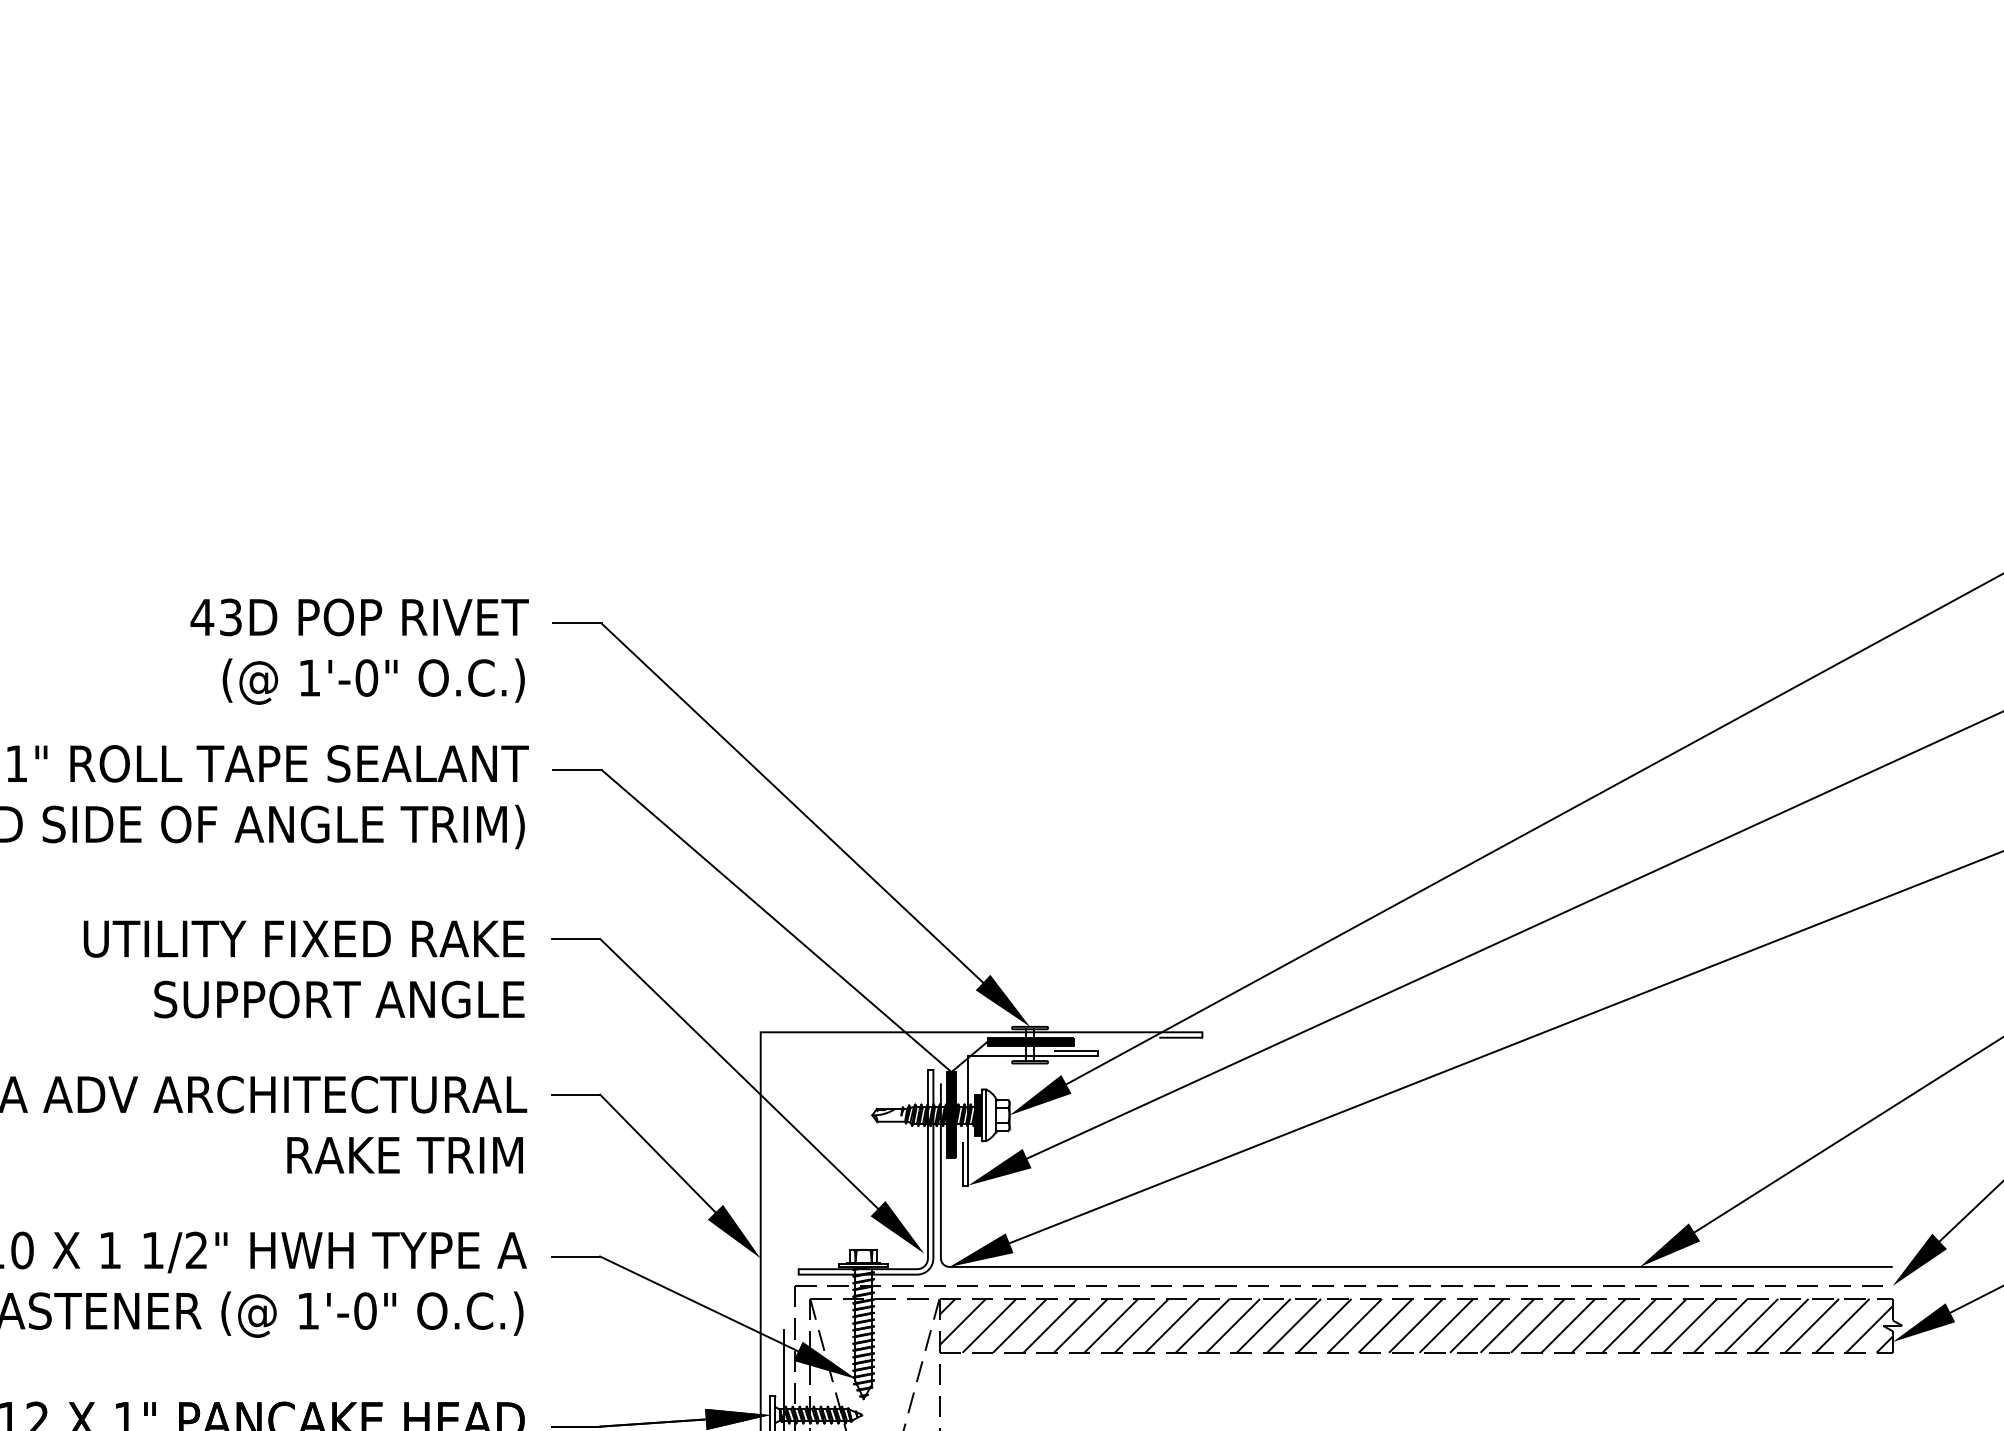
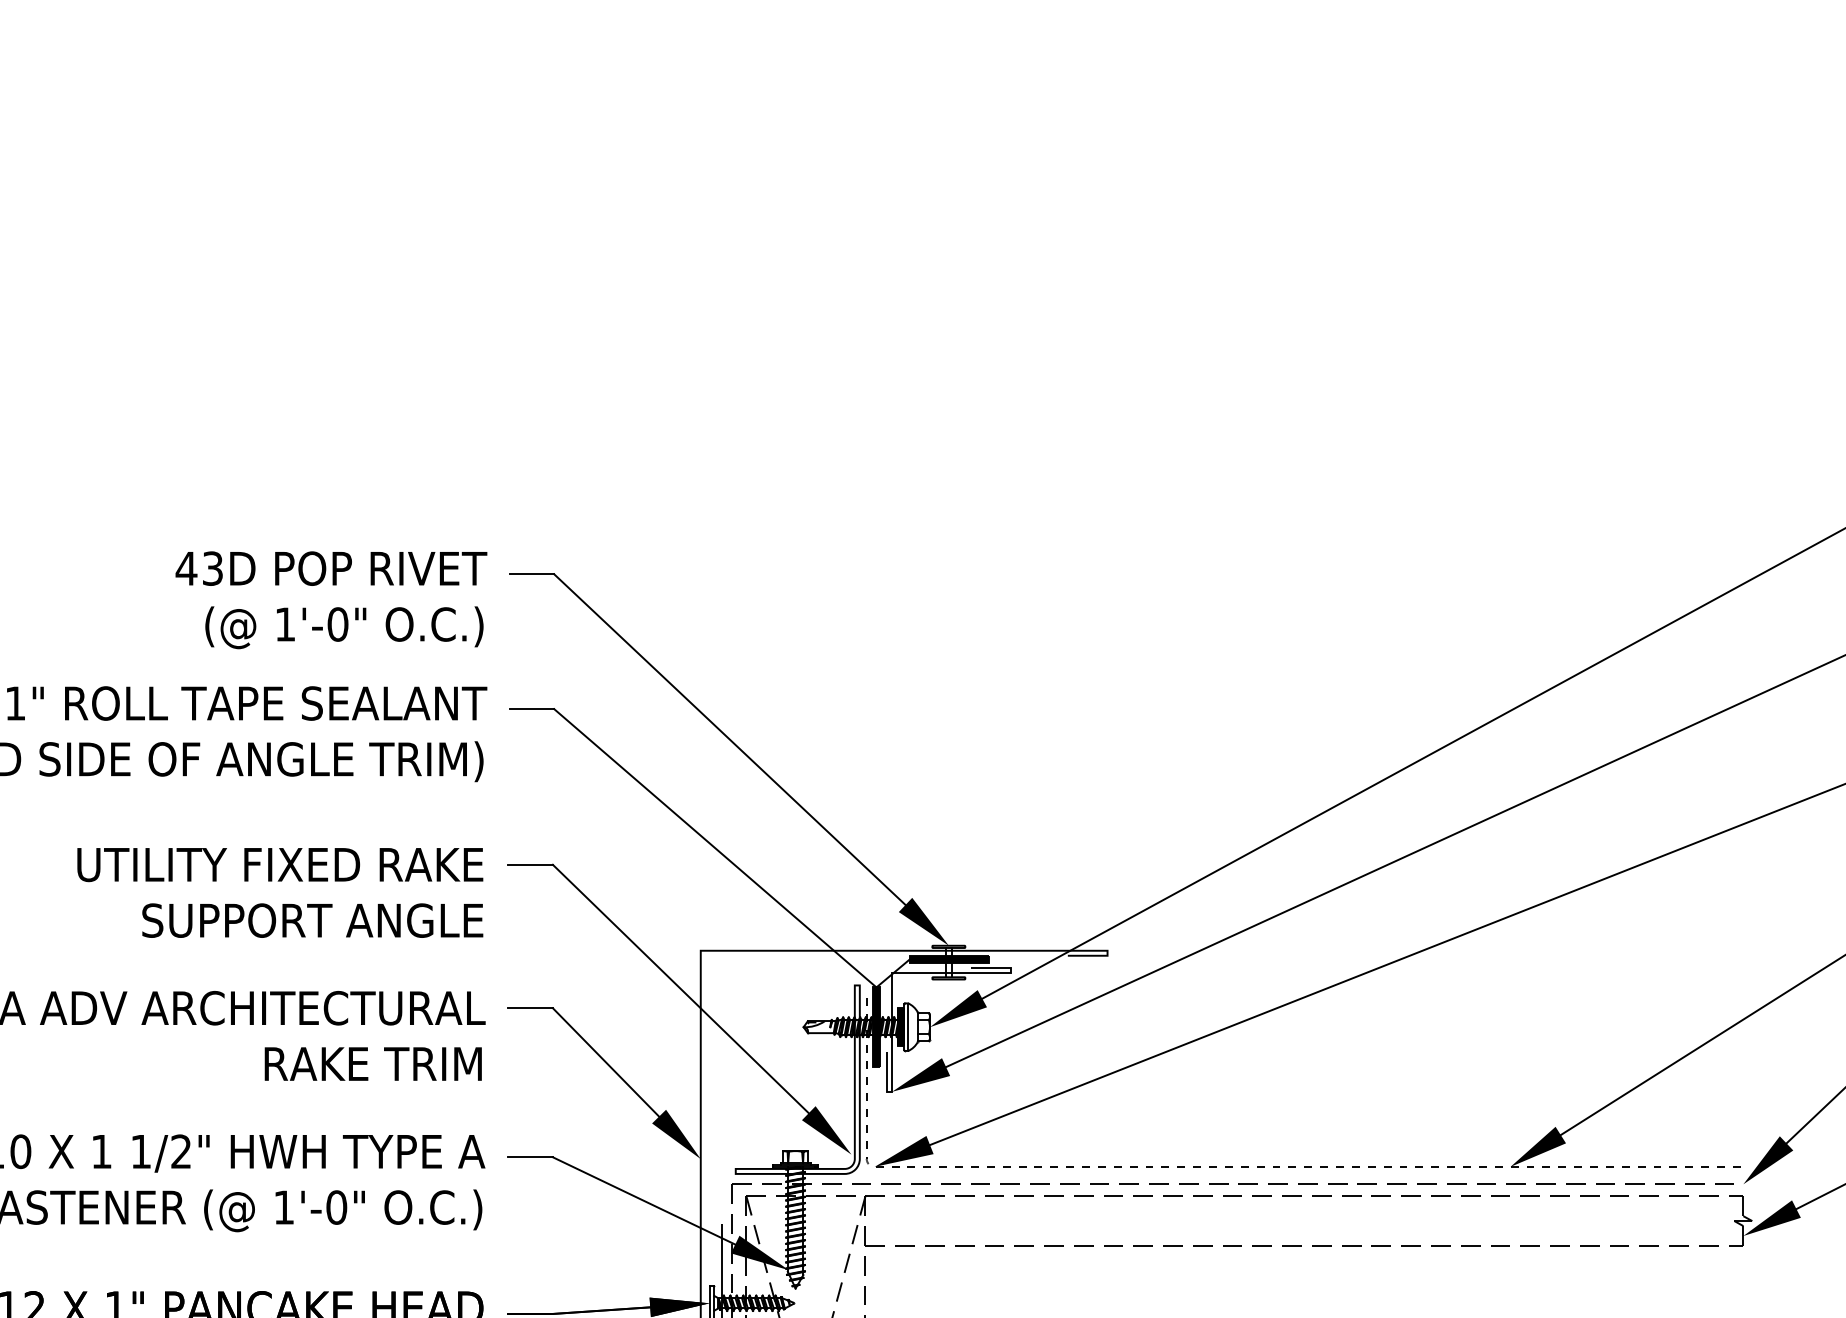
line: (1321, 1266) -> (1217, 1166), solid -> dashed
hatch: (1415, 1325) -> (1303, 1220), removed

